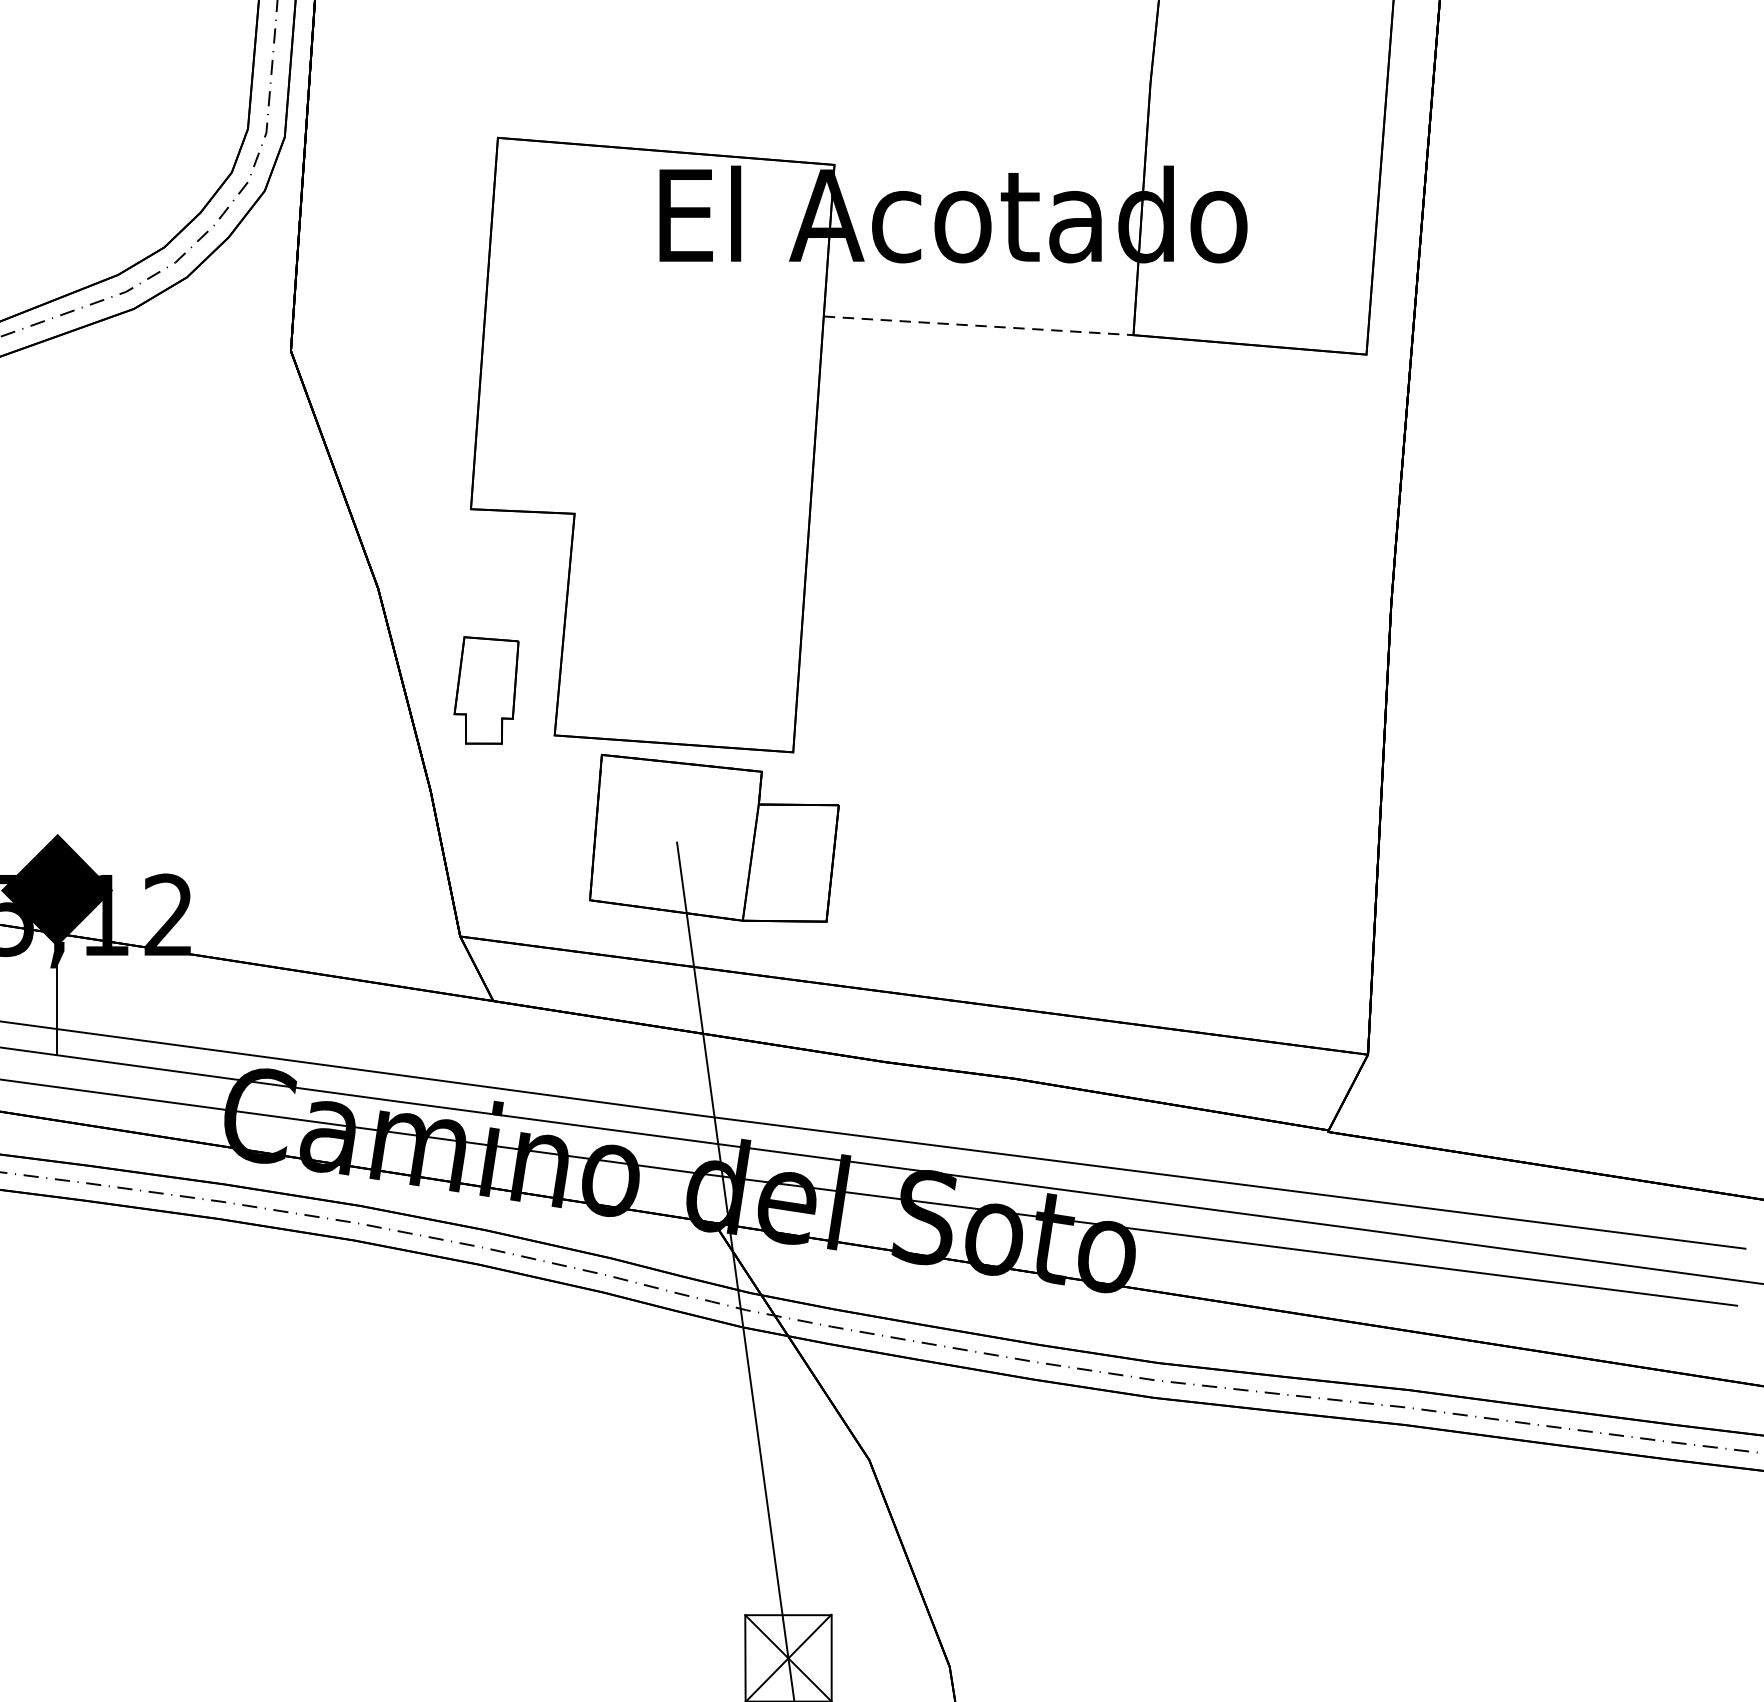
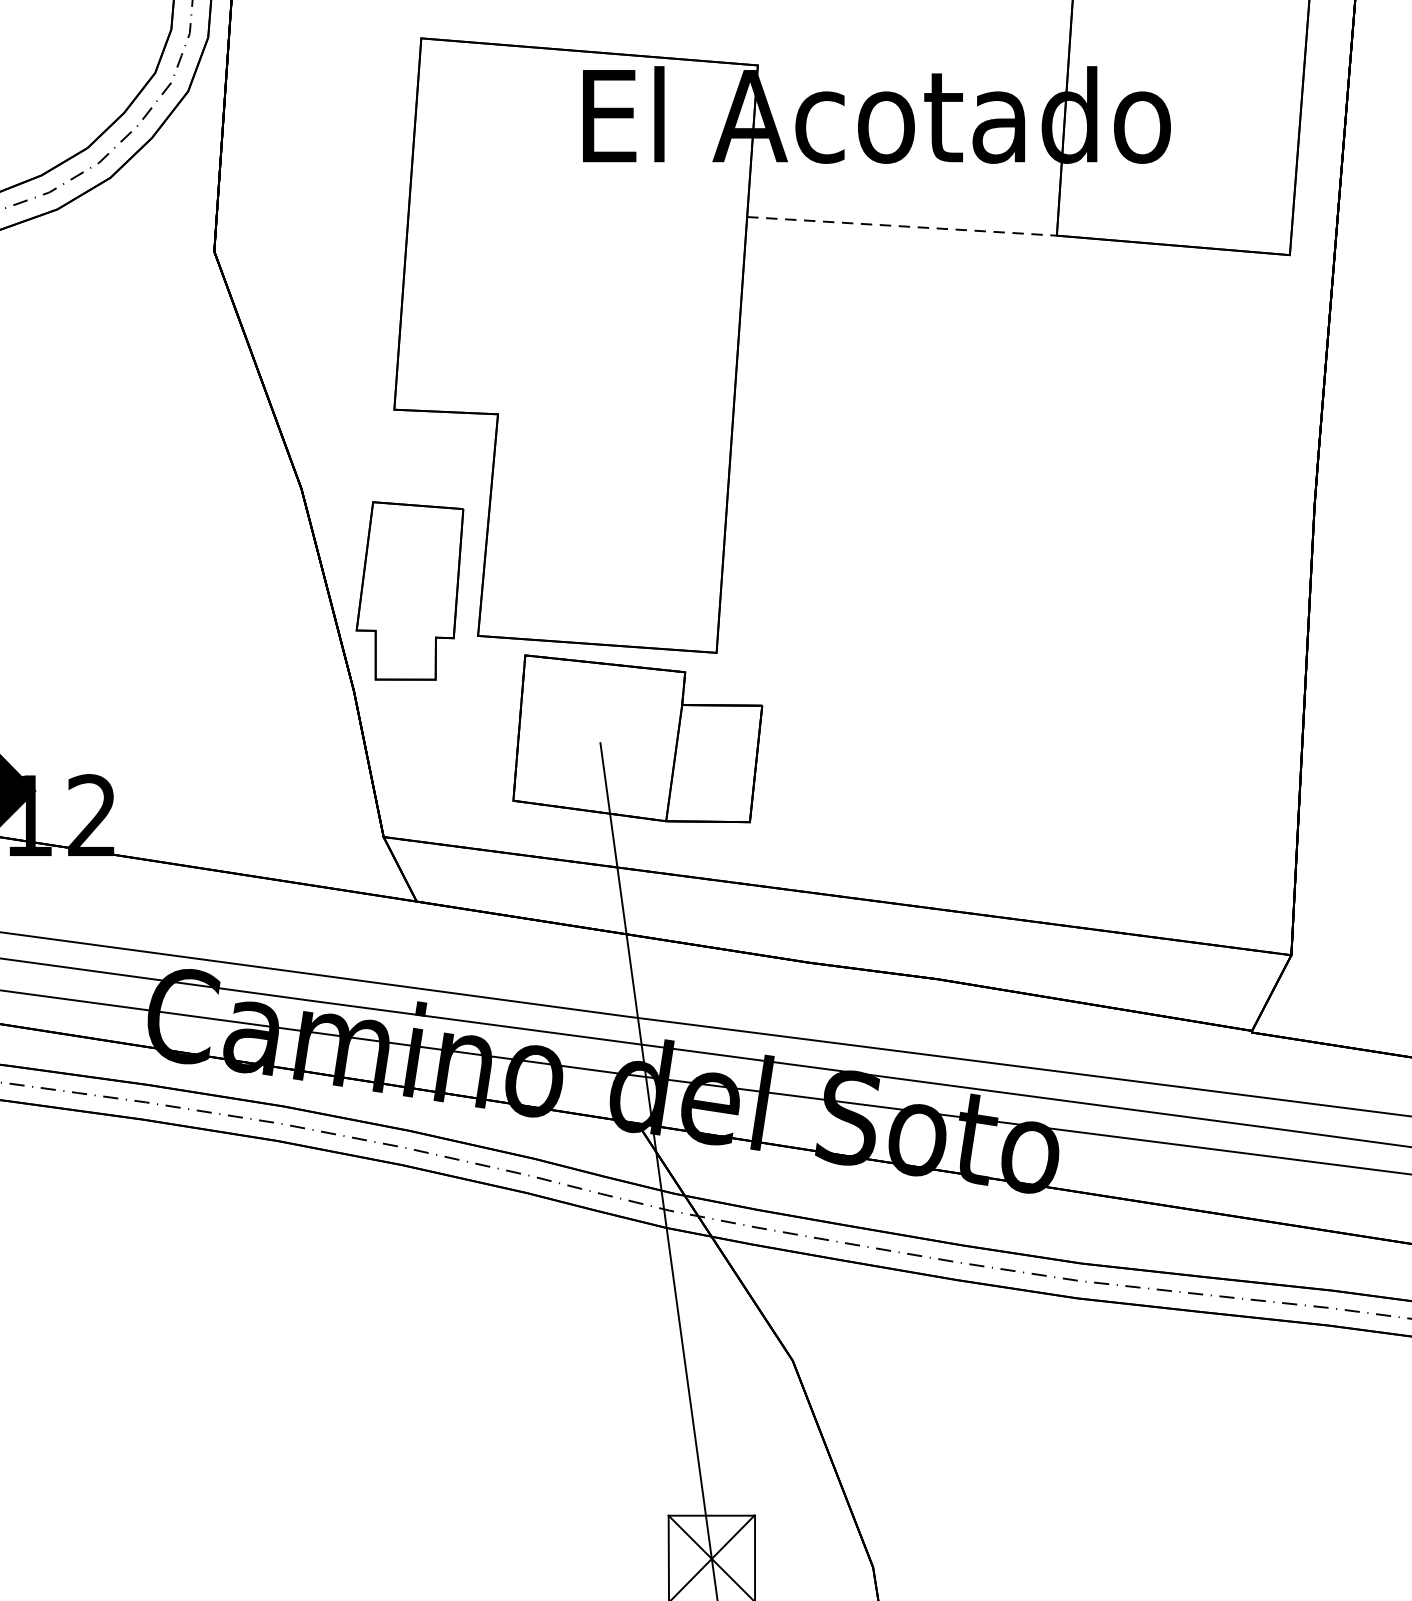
part: (486, 690) -> (409, 591), size x1.67

